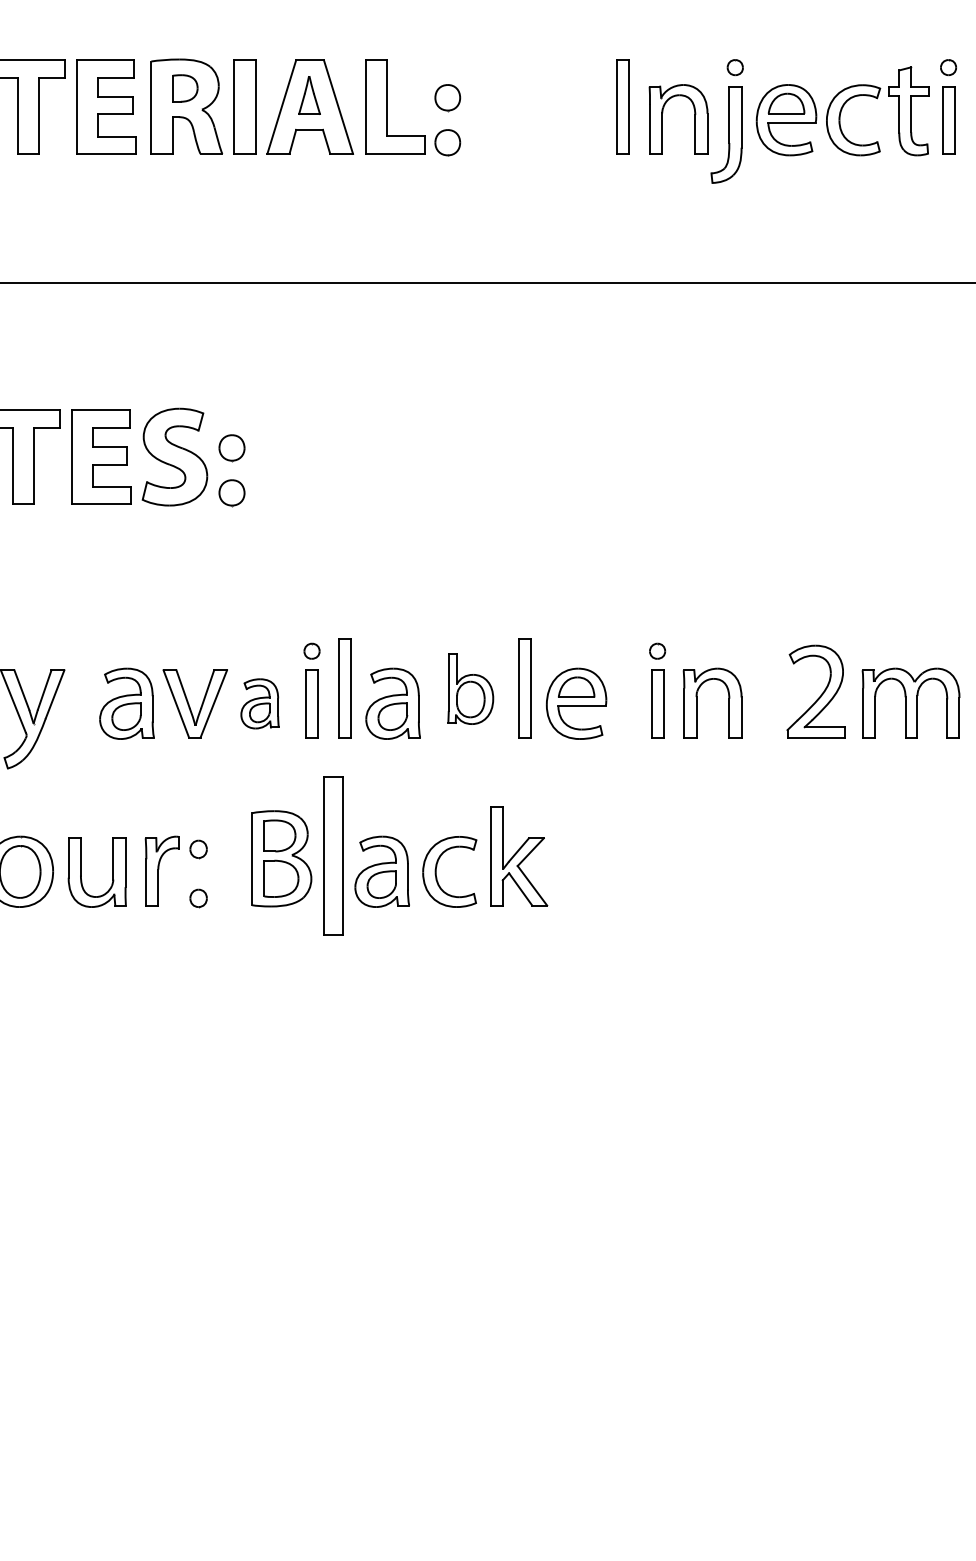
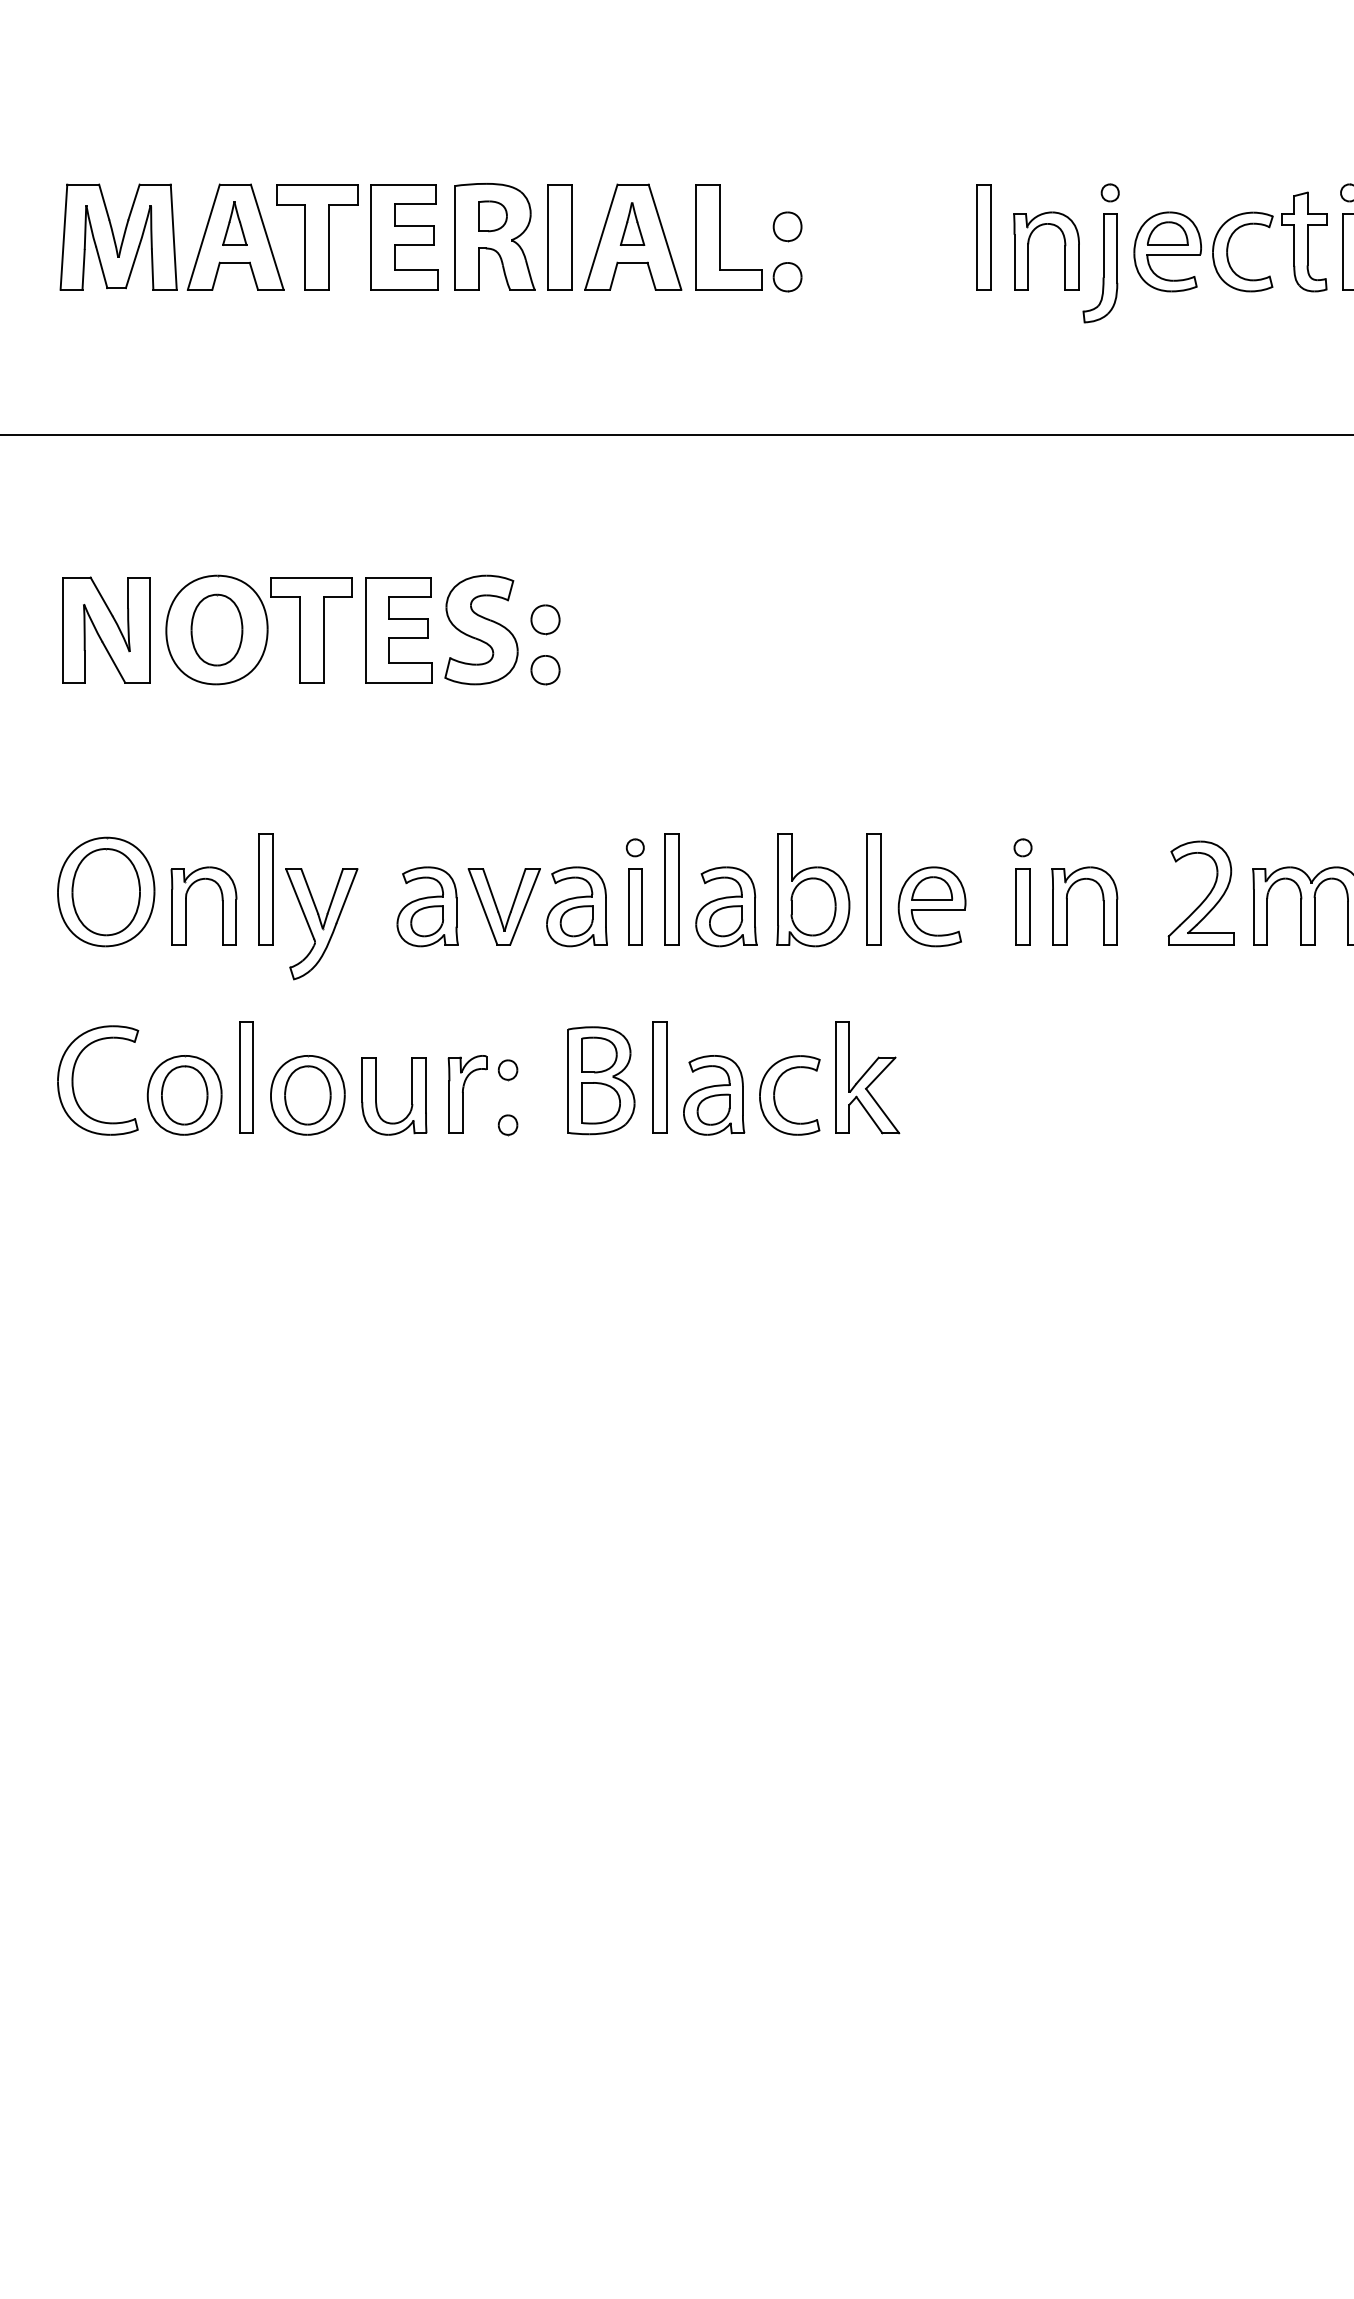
part: (470, 689) -> (813, 890), size x1.43
part: (259, 703) -> (576, 906), size x1.43
part: (333, 855) -> (659, 1077), size x0.62

